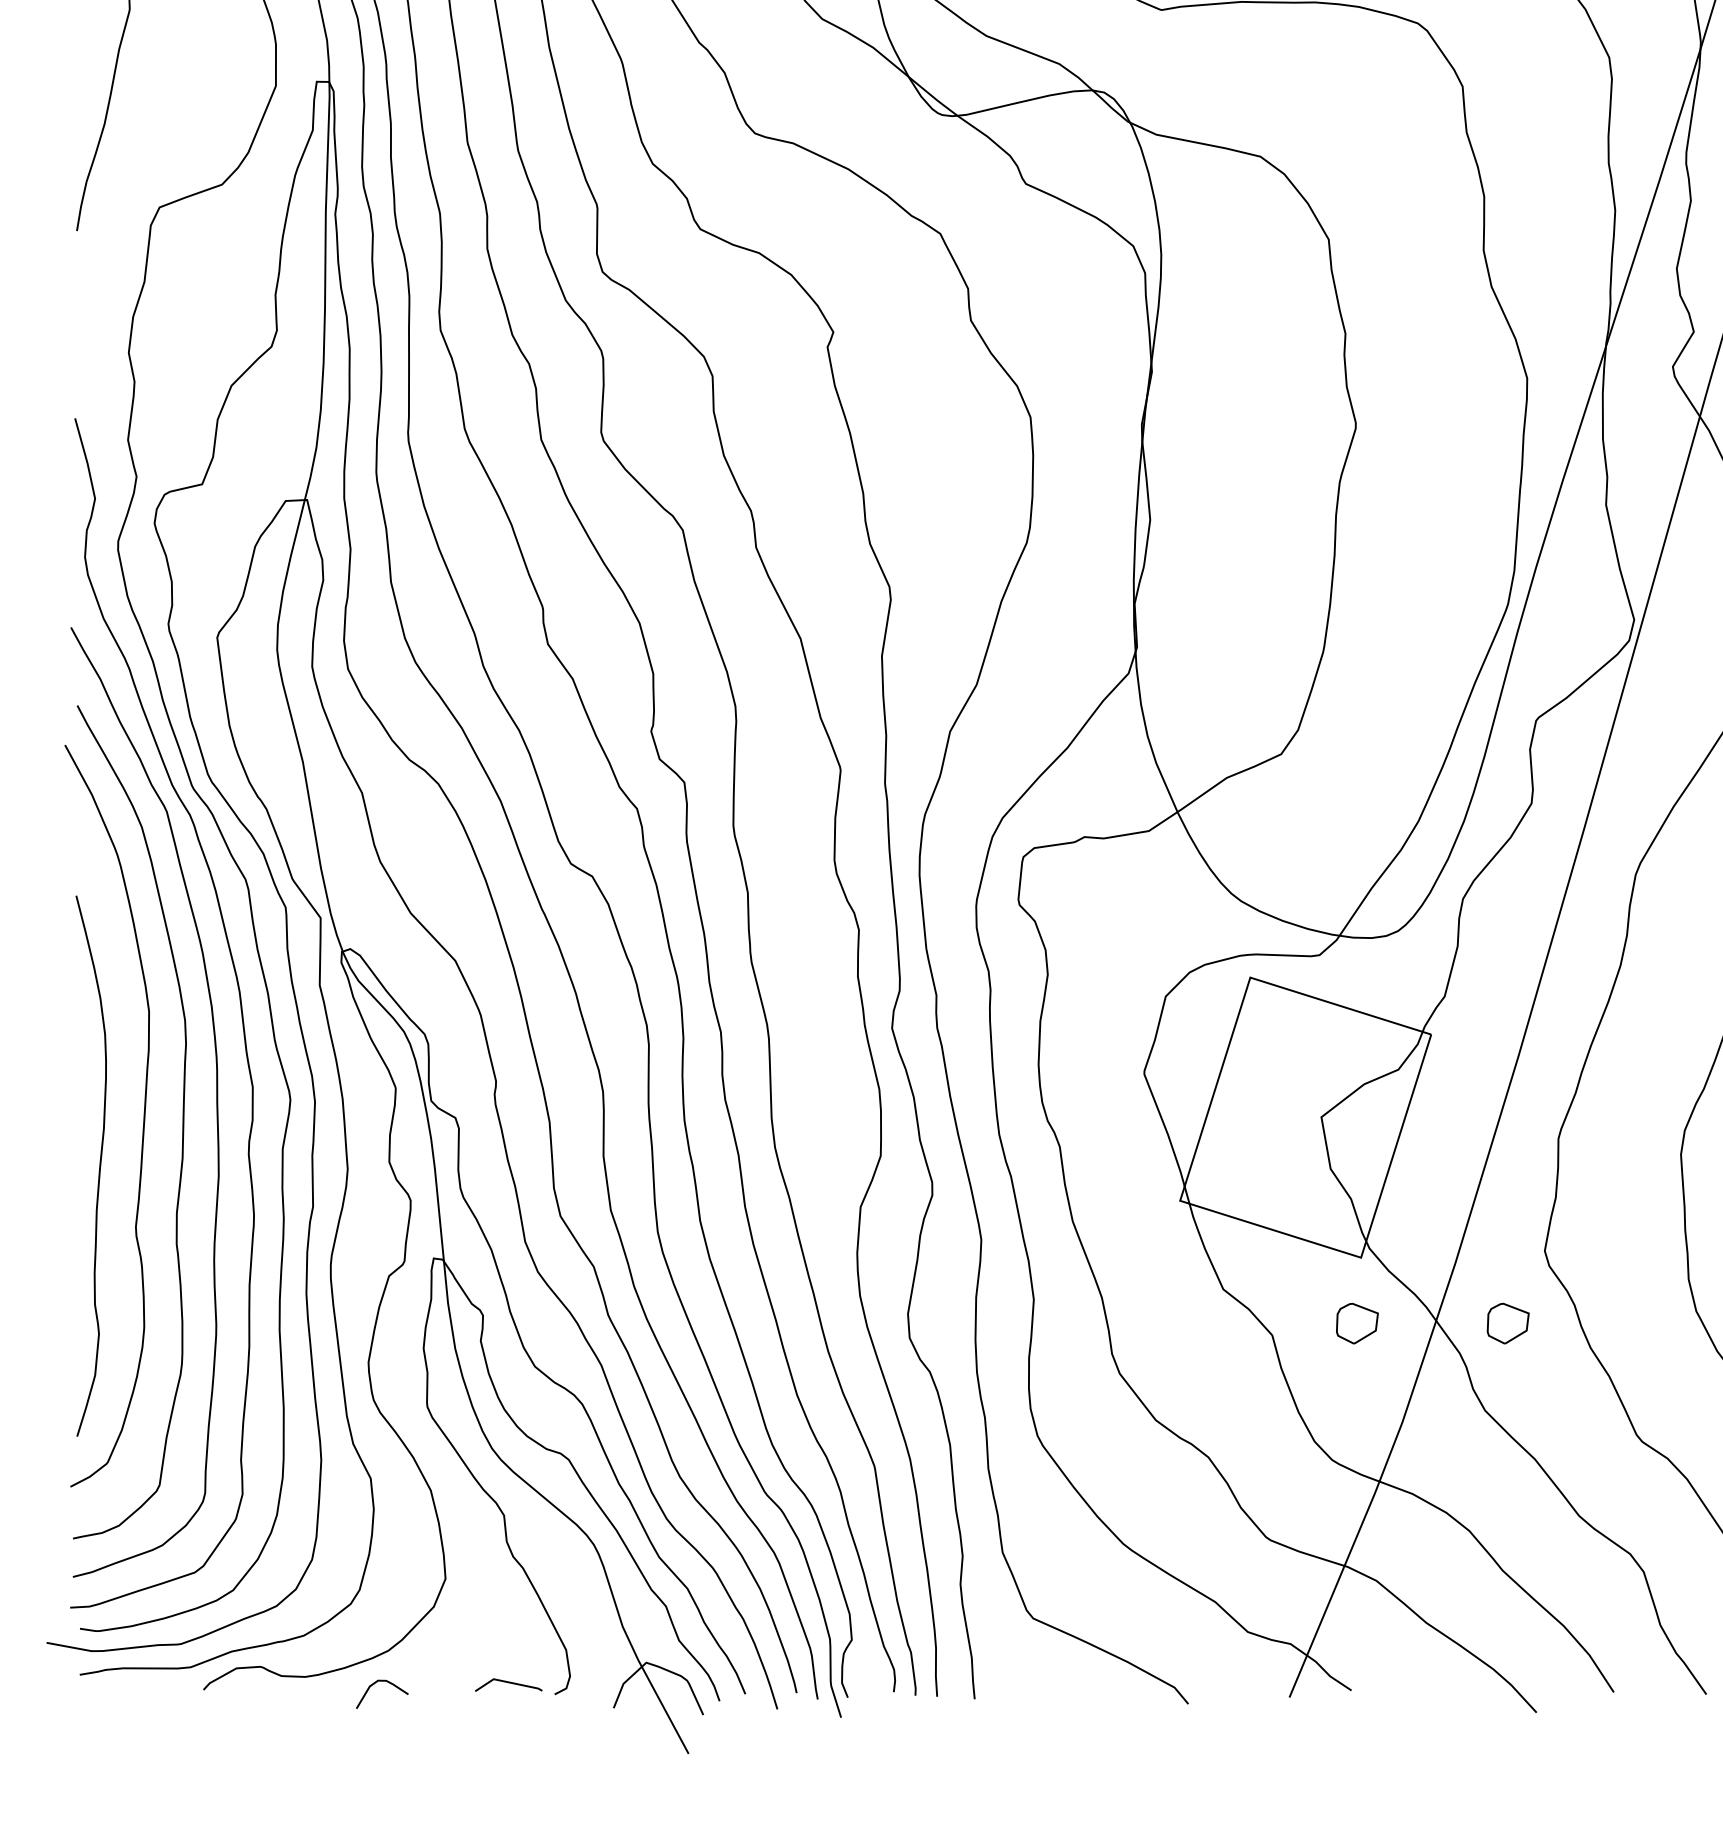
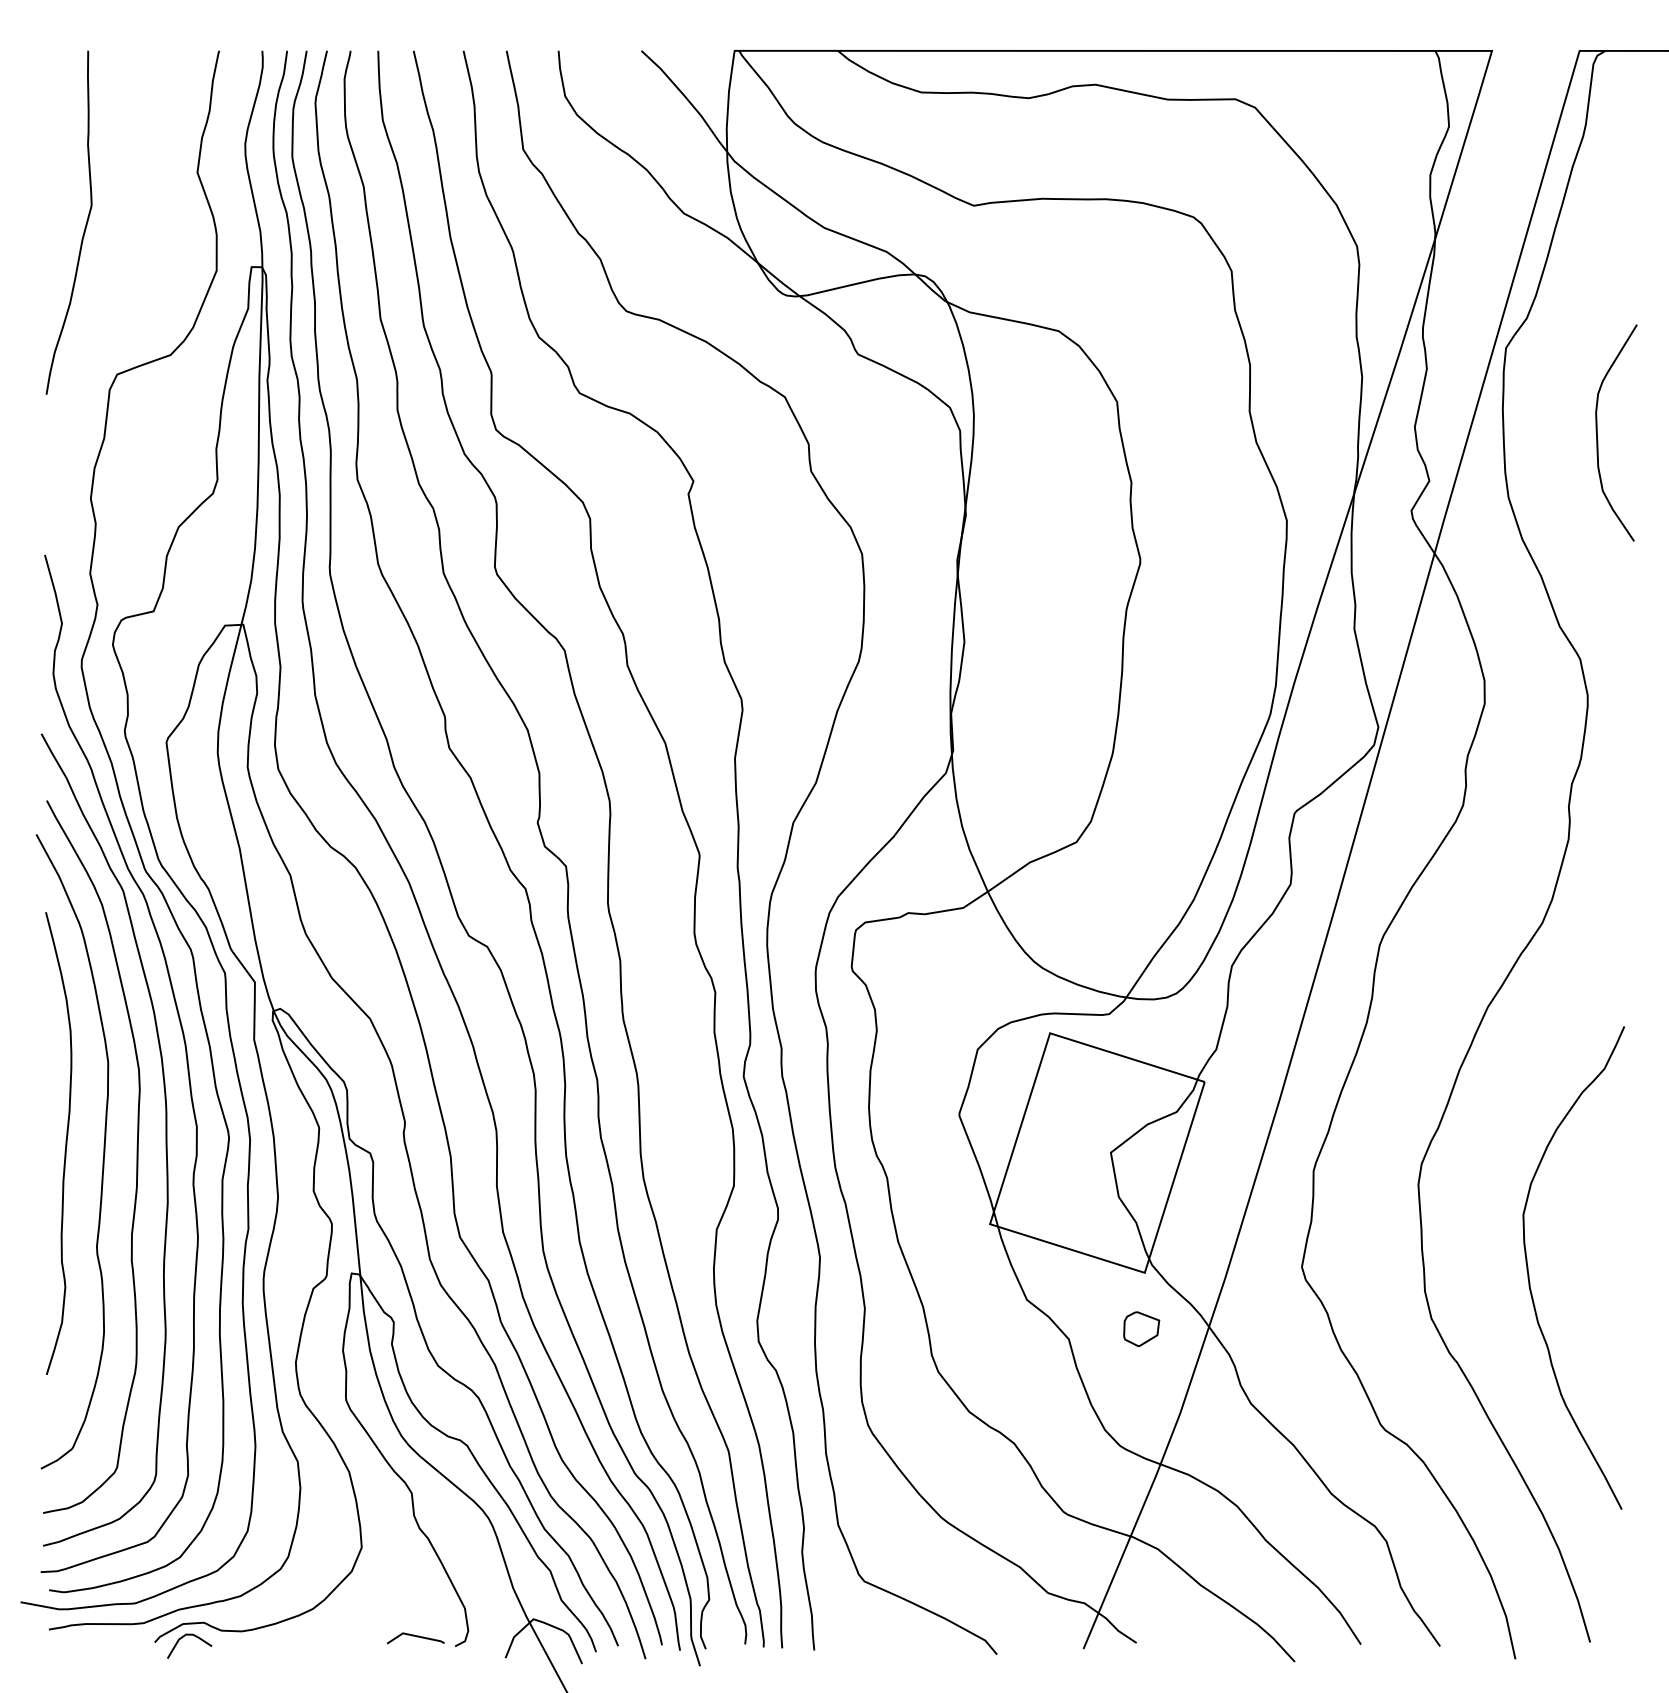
curve: (99, 1166) -> (65, 1143), moved
part: (1508, 1323) -> (1270, 1329), removed
curve: (377, 1682) -> (185, 1636), moved

